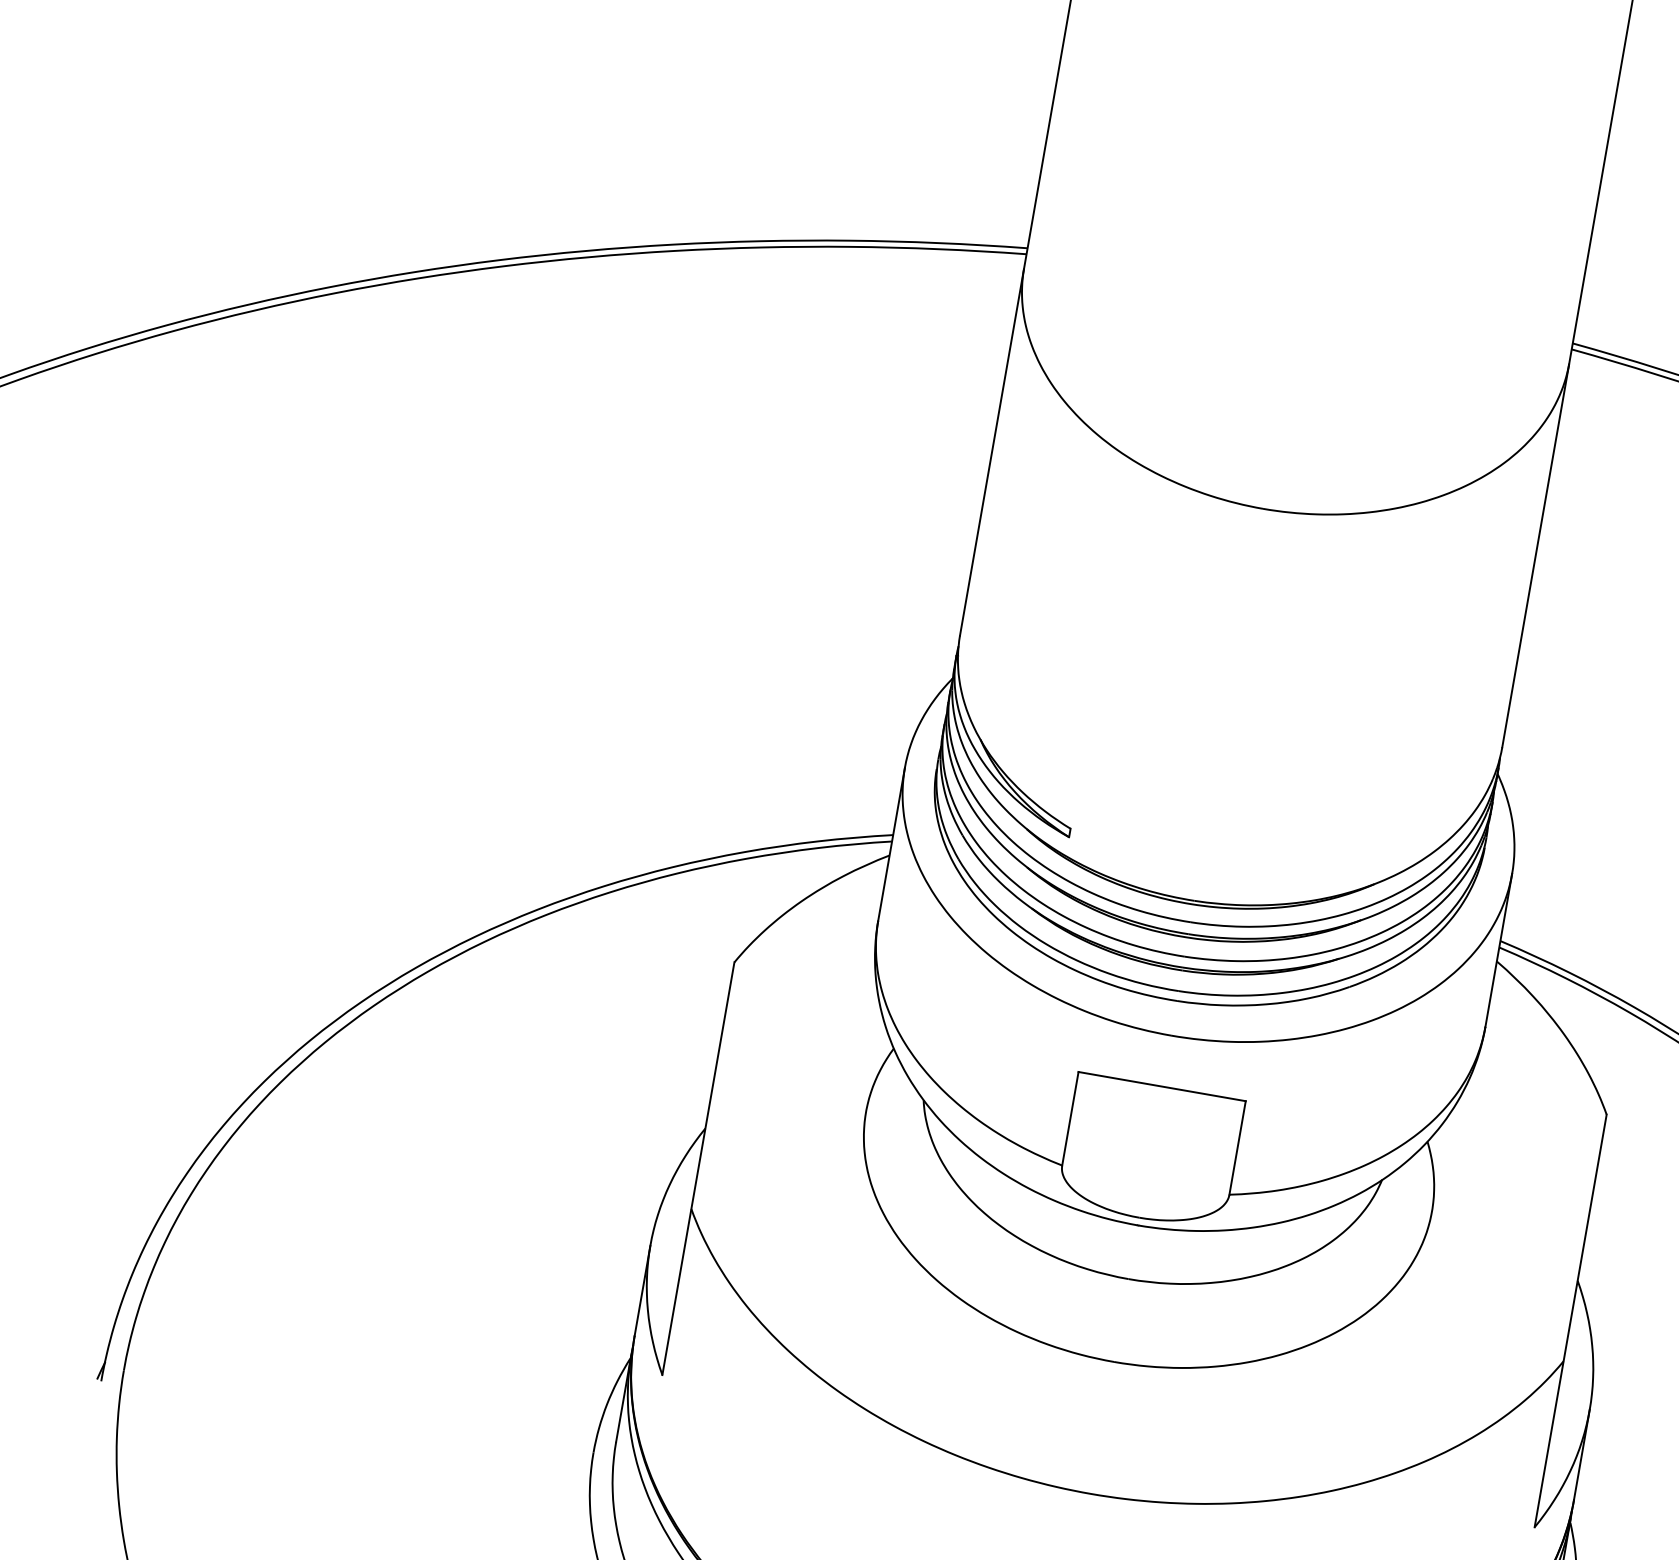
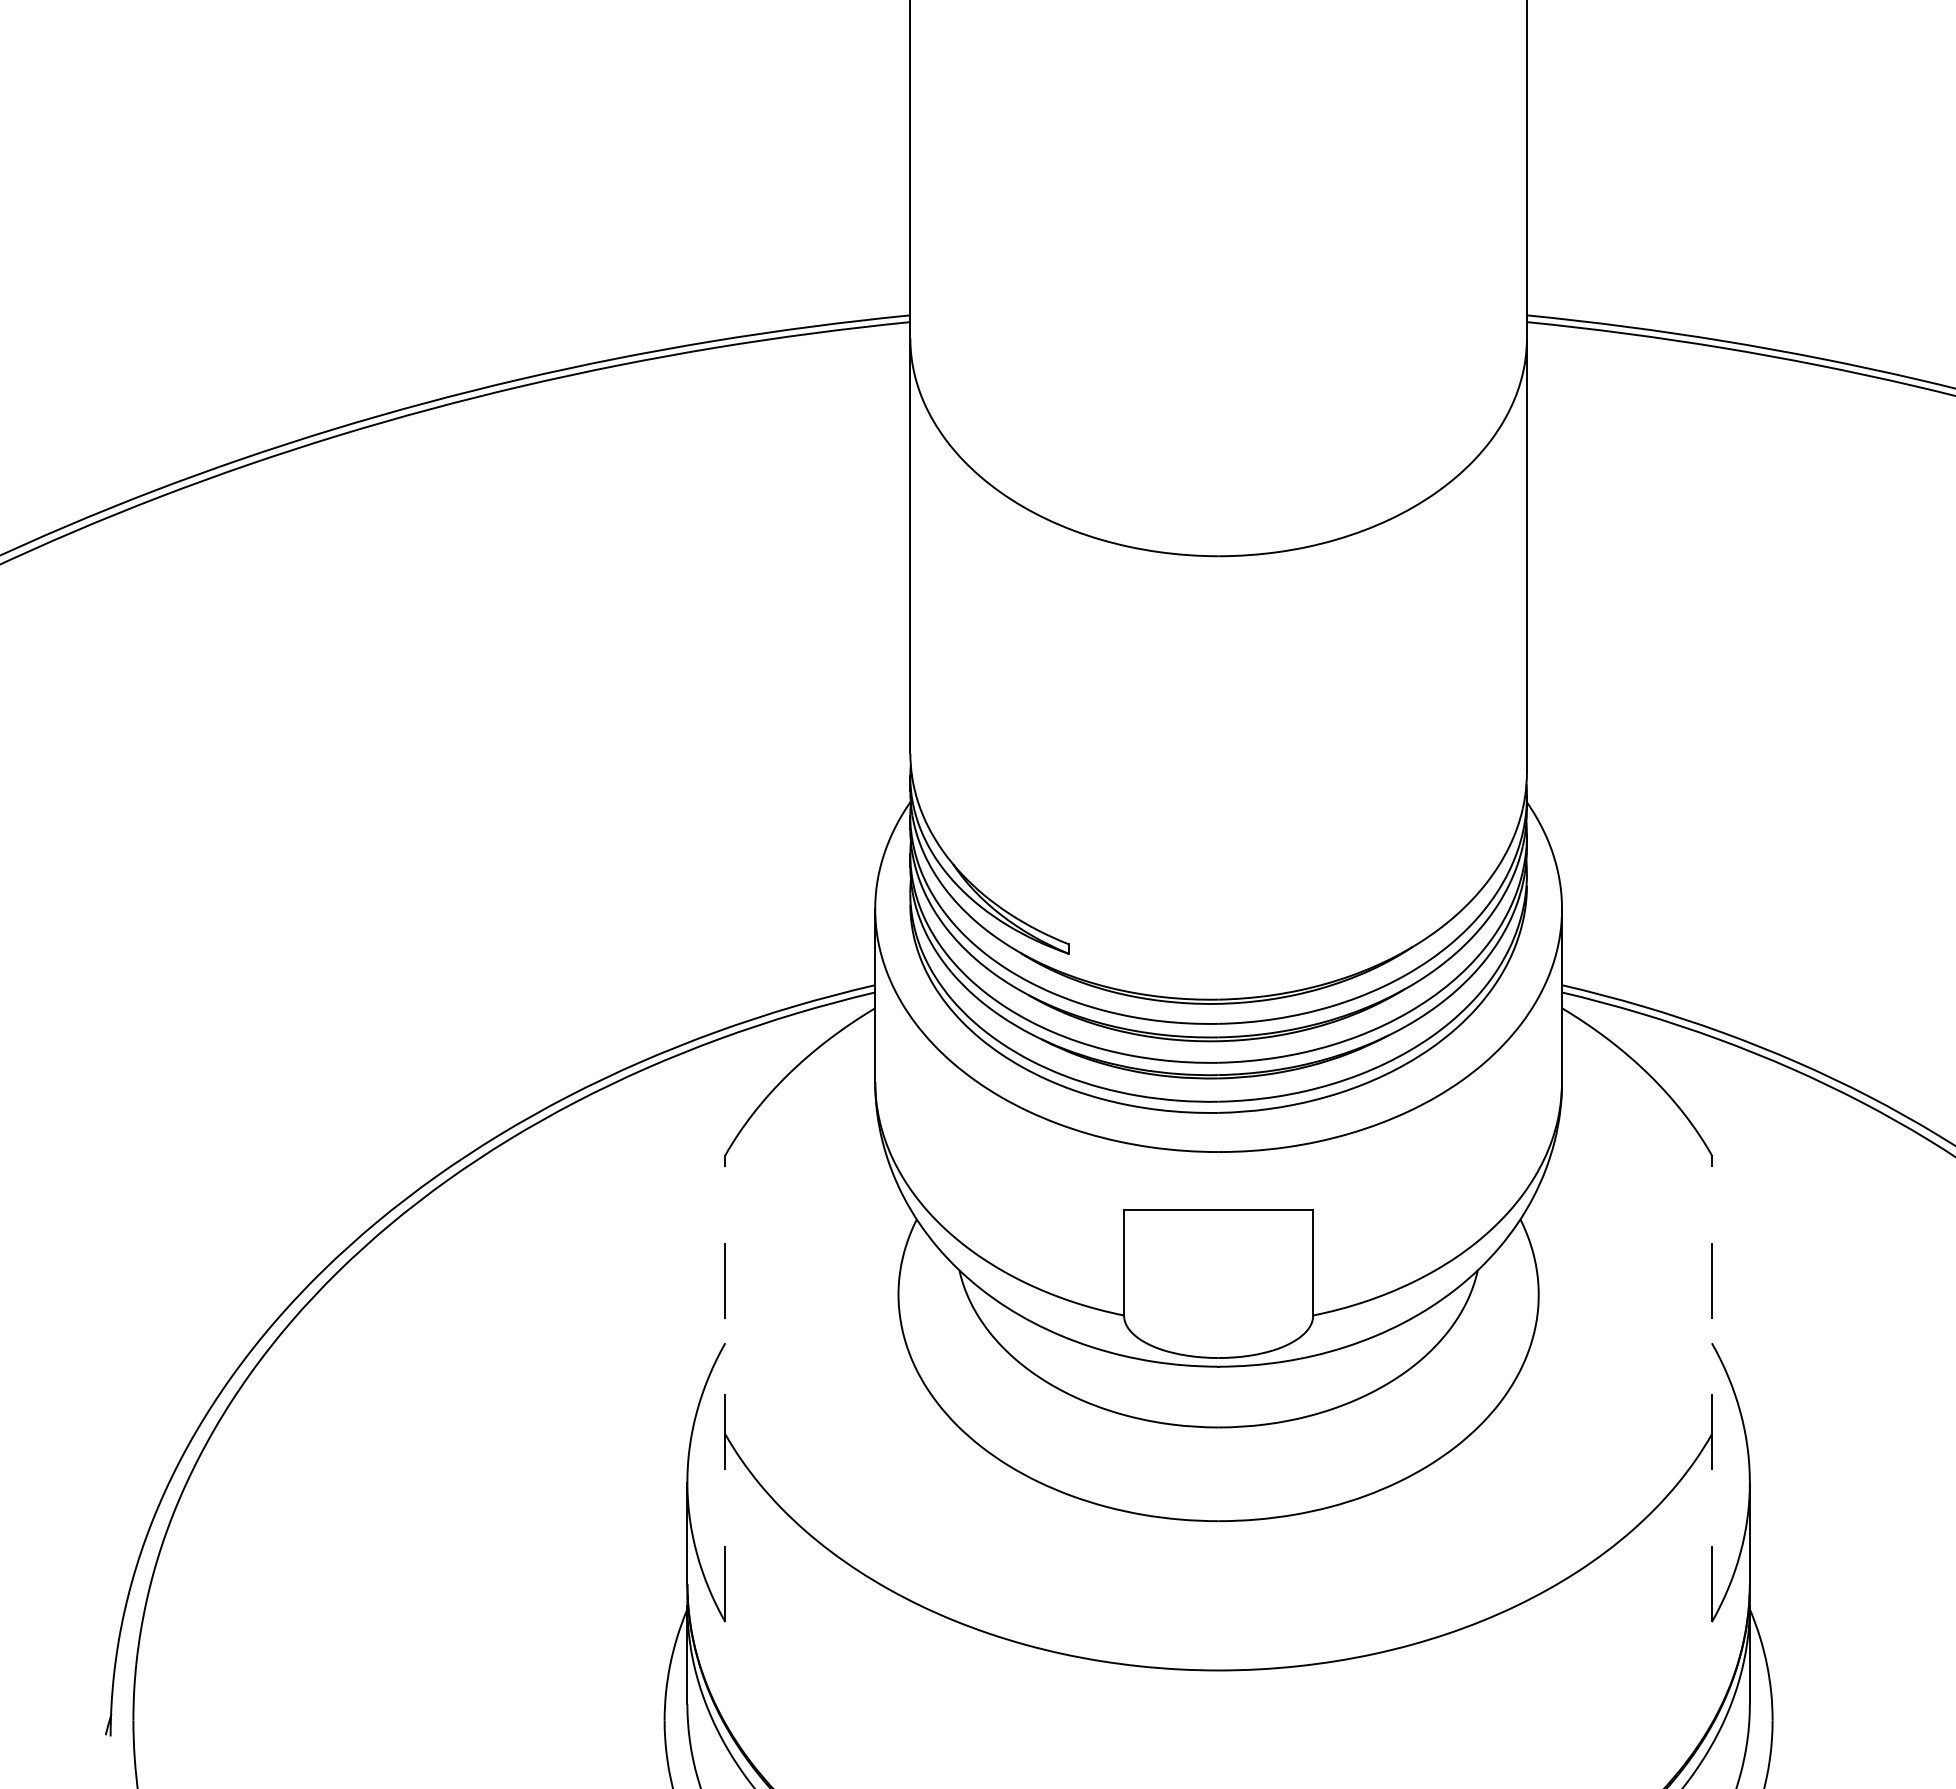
line: (698, 1168) -> (725, 1388), solid -> dashed
line: (1570, 1320) -> (1711, 1388), solid -> dashed

